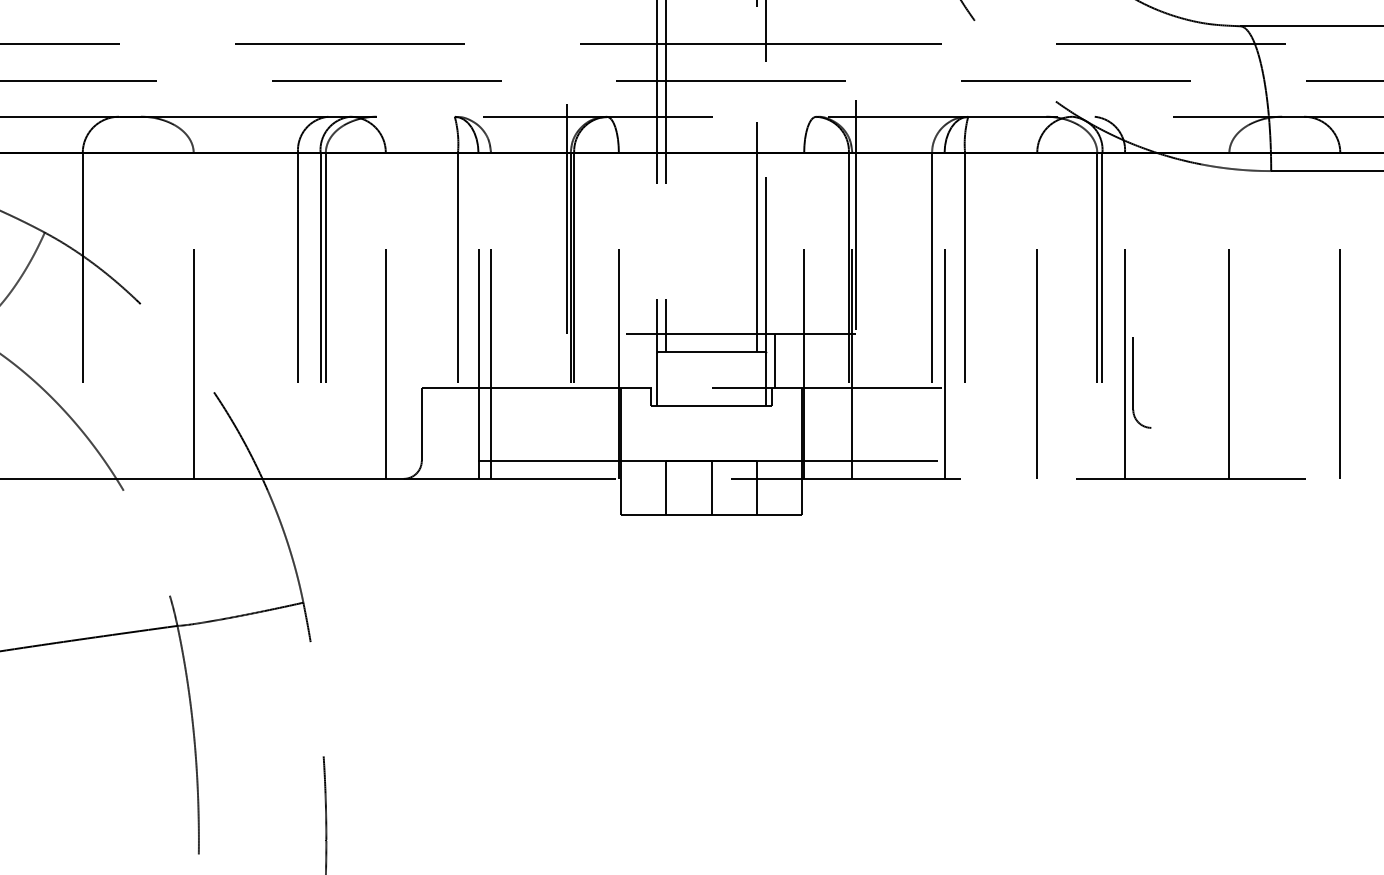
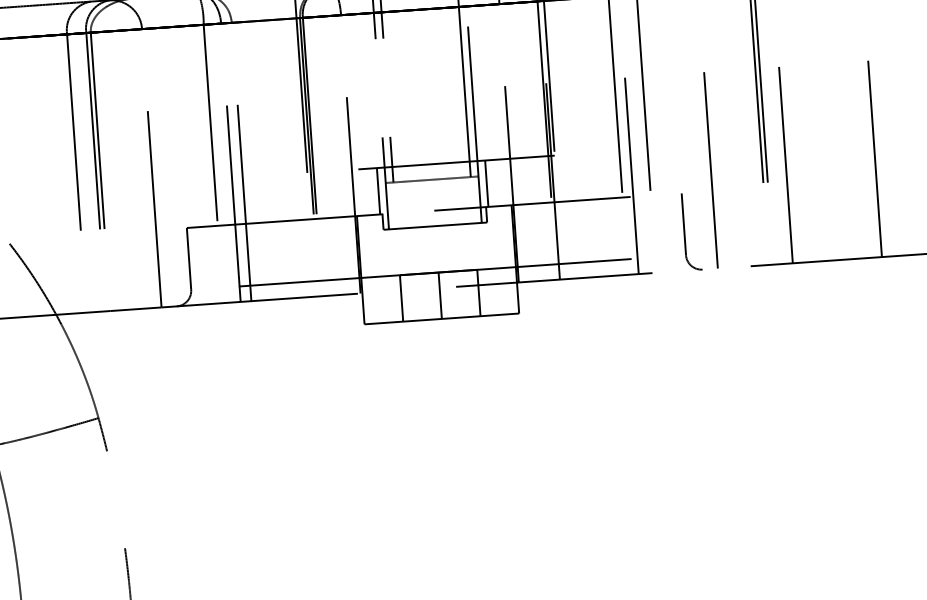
line: (648, 361) -> (378, 191), added
part: (1133, 382) -> (684, 231), moved

